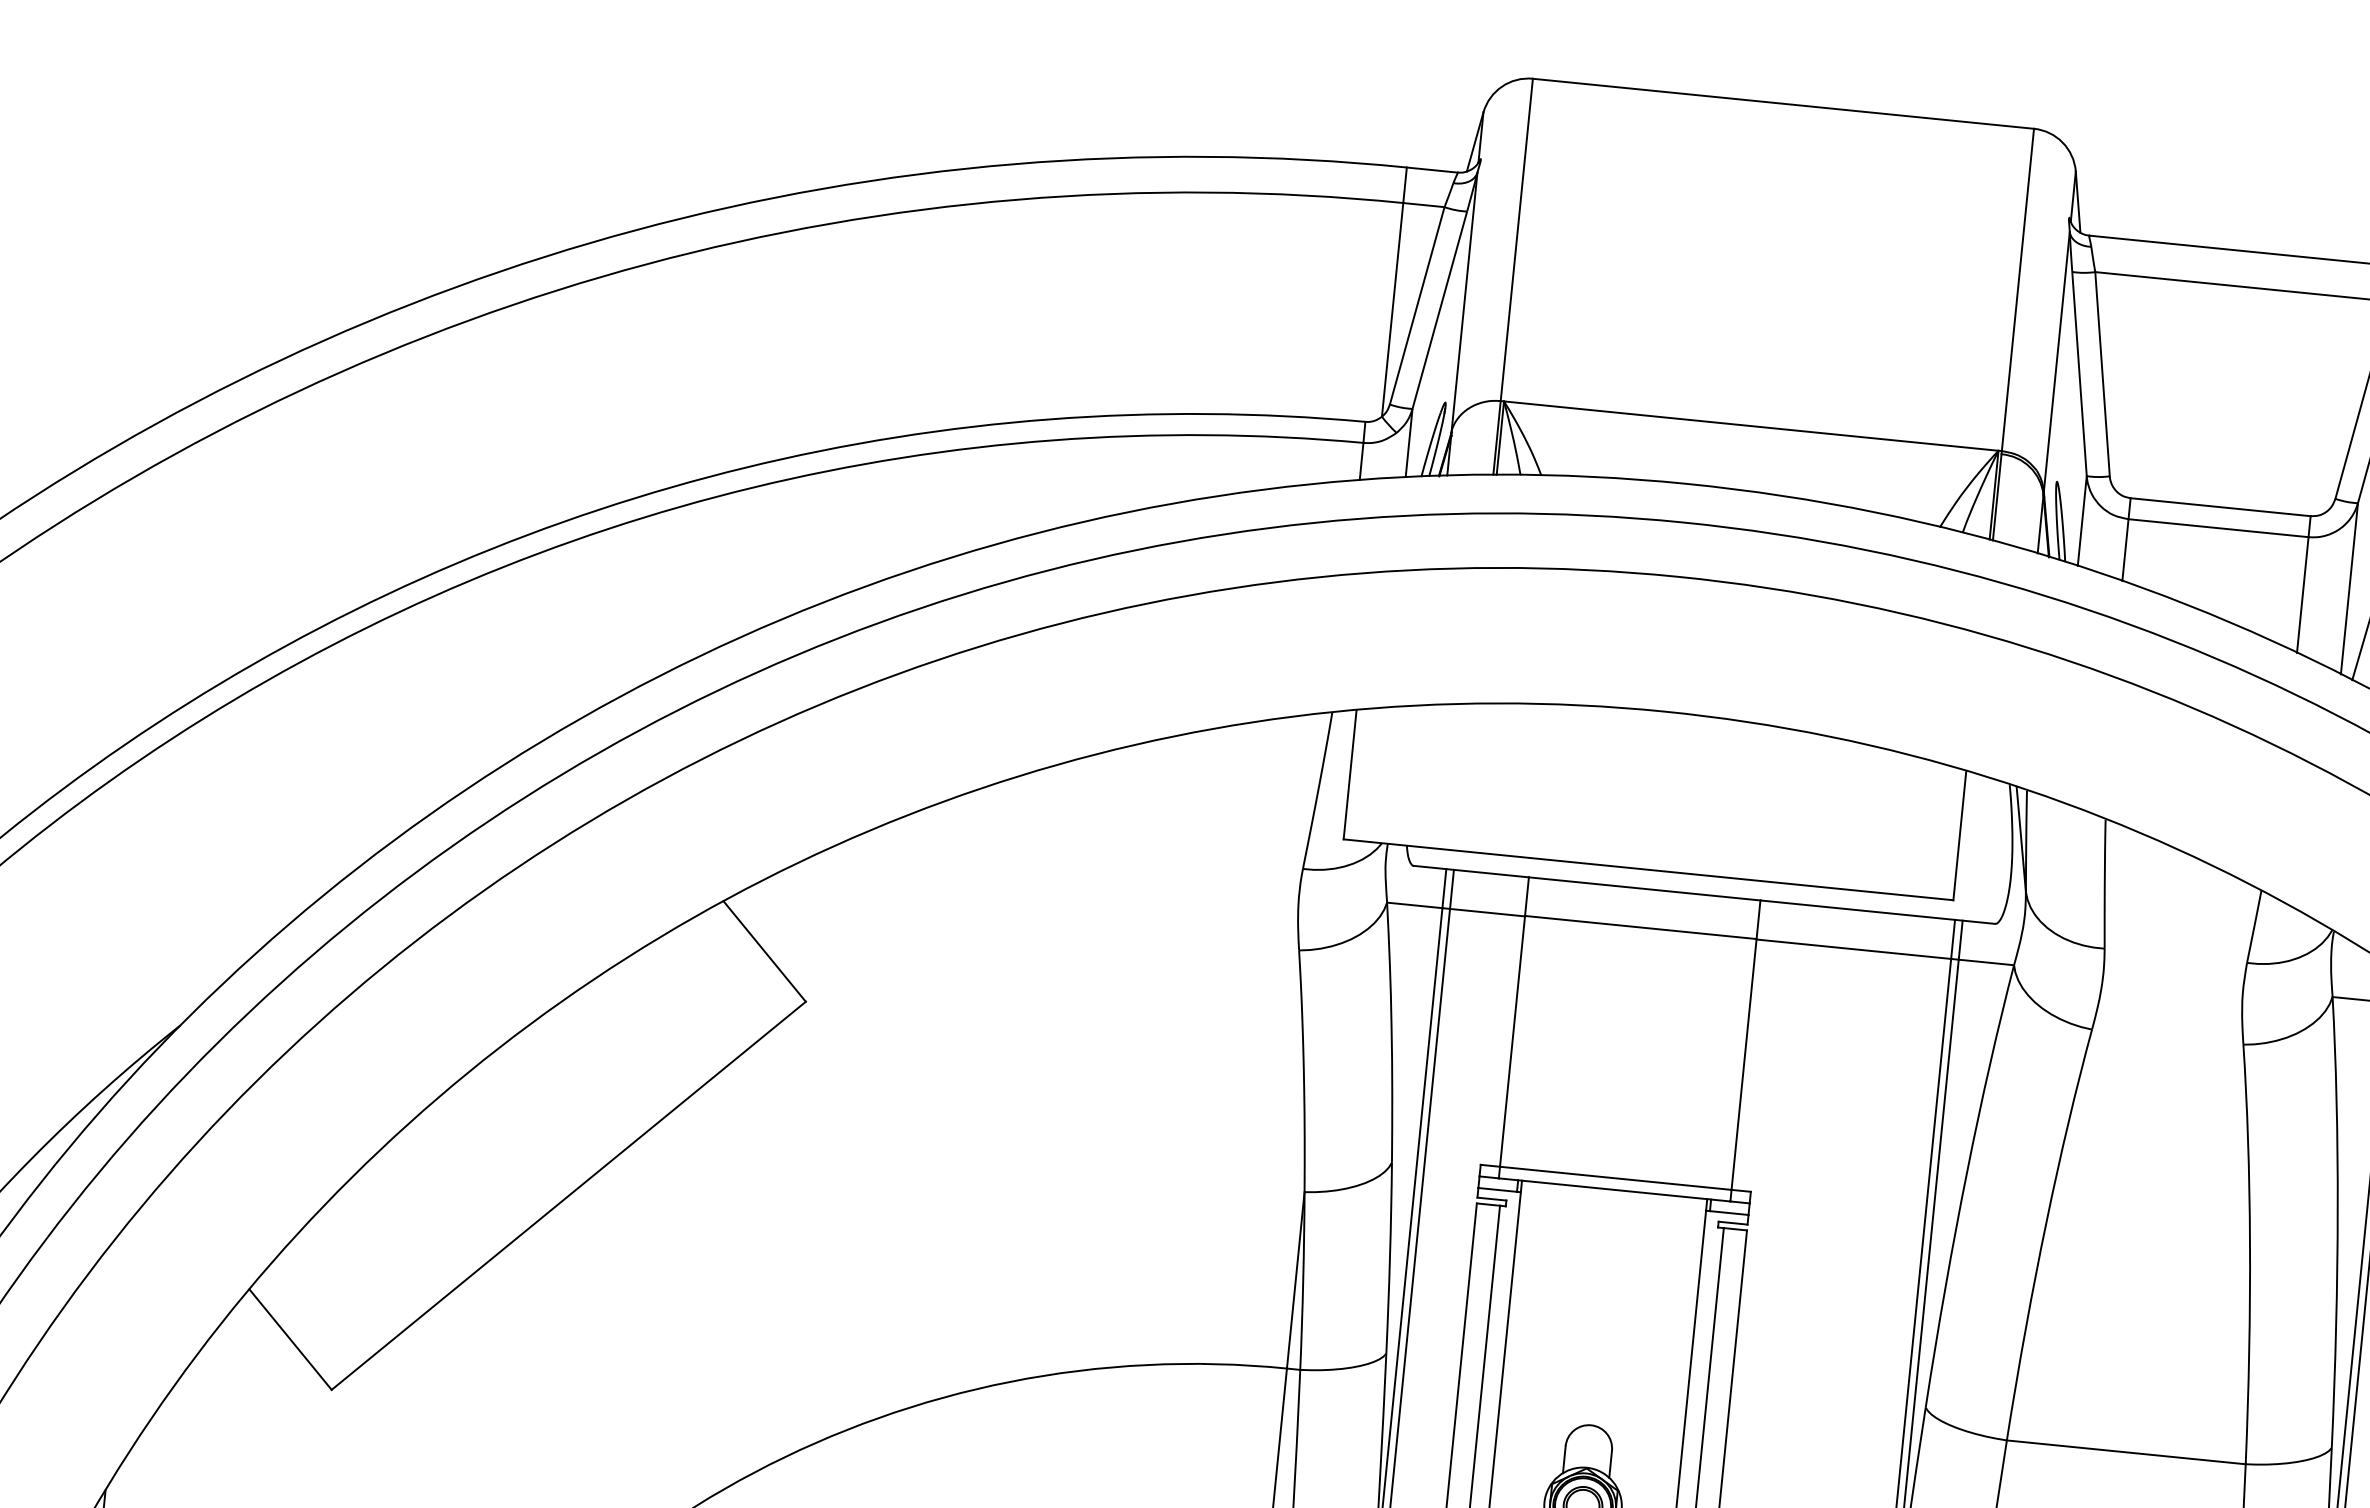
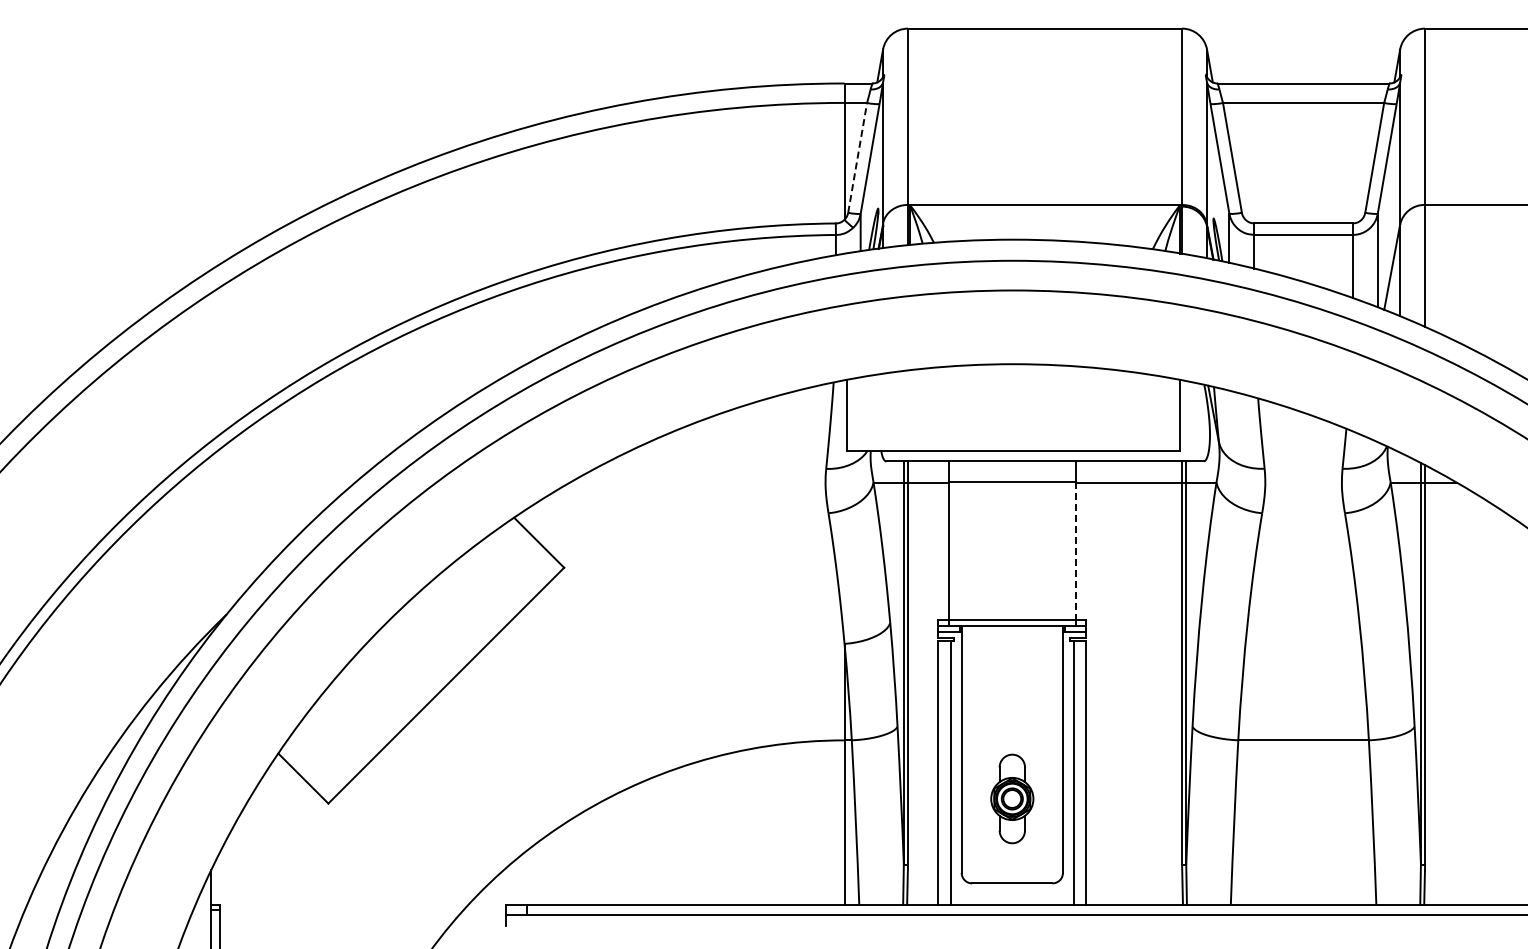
line: (1417, 305) -> (857, 157), solid -> dashed
line: (1743, 1065) -> (1075, 551), solid -> dashed

